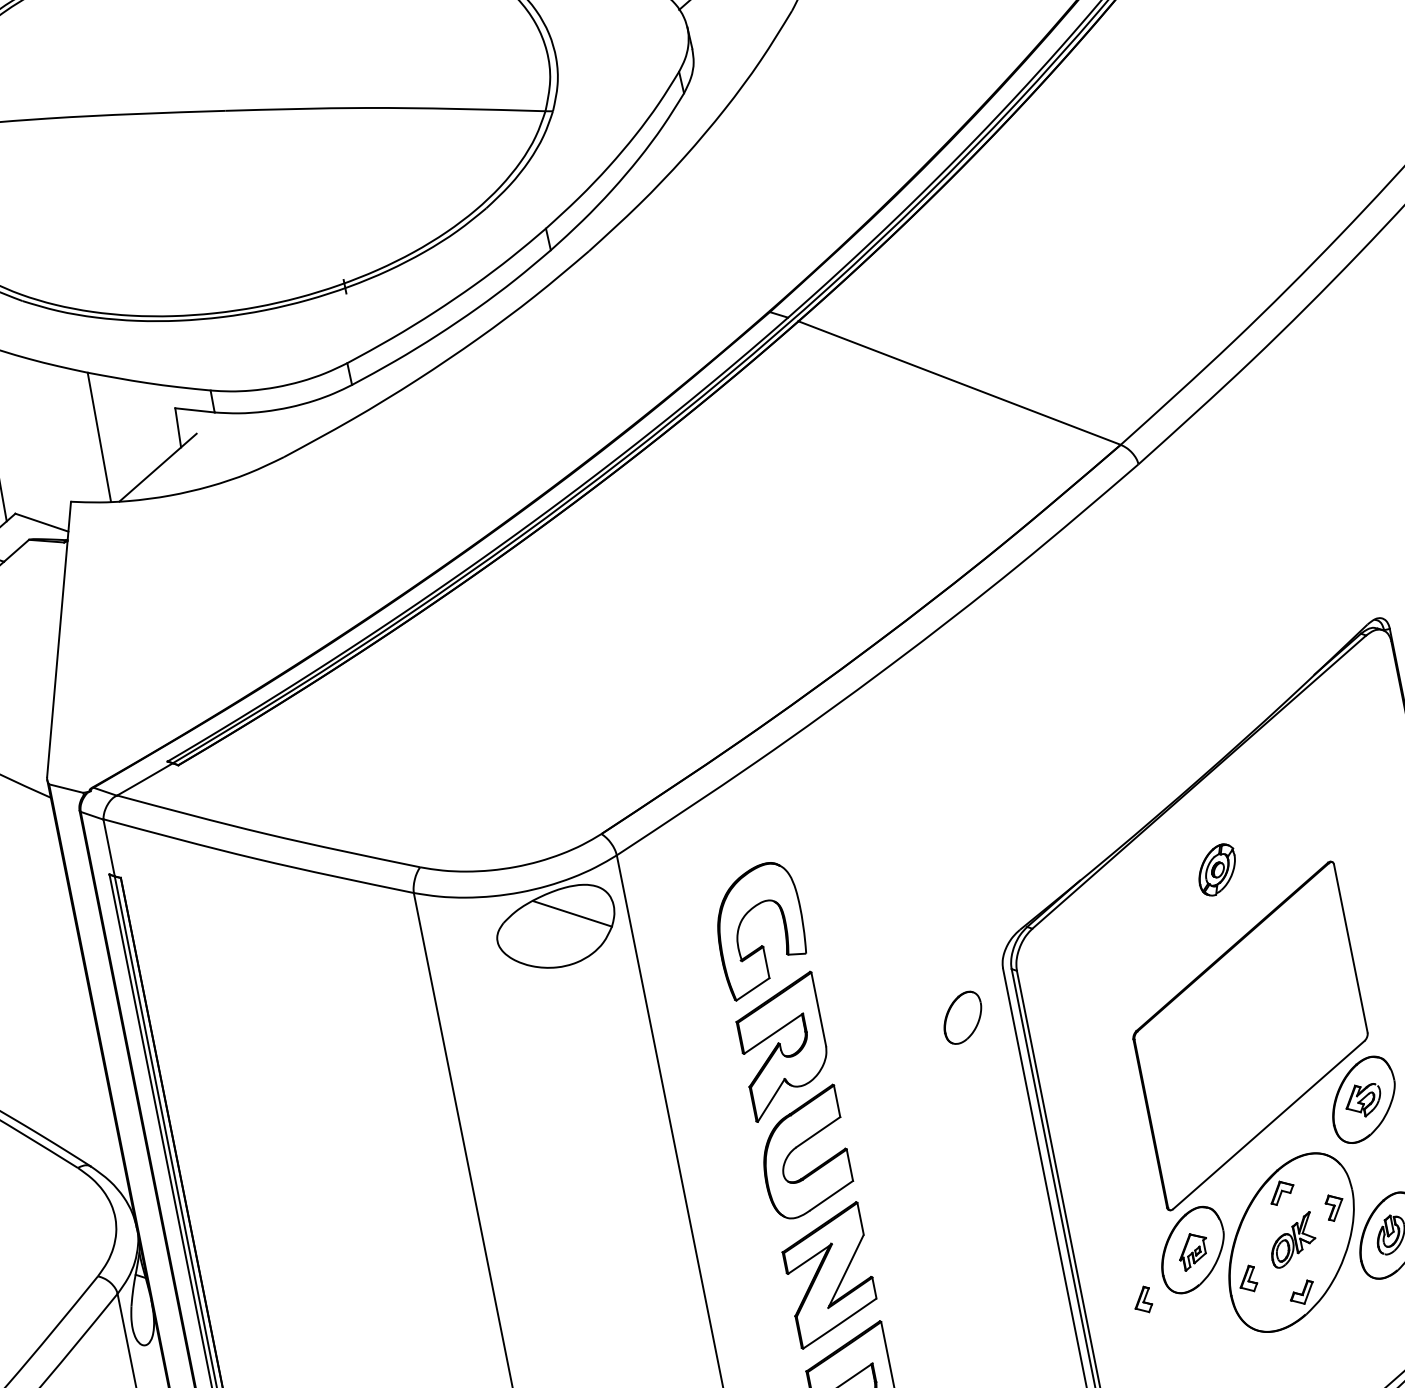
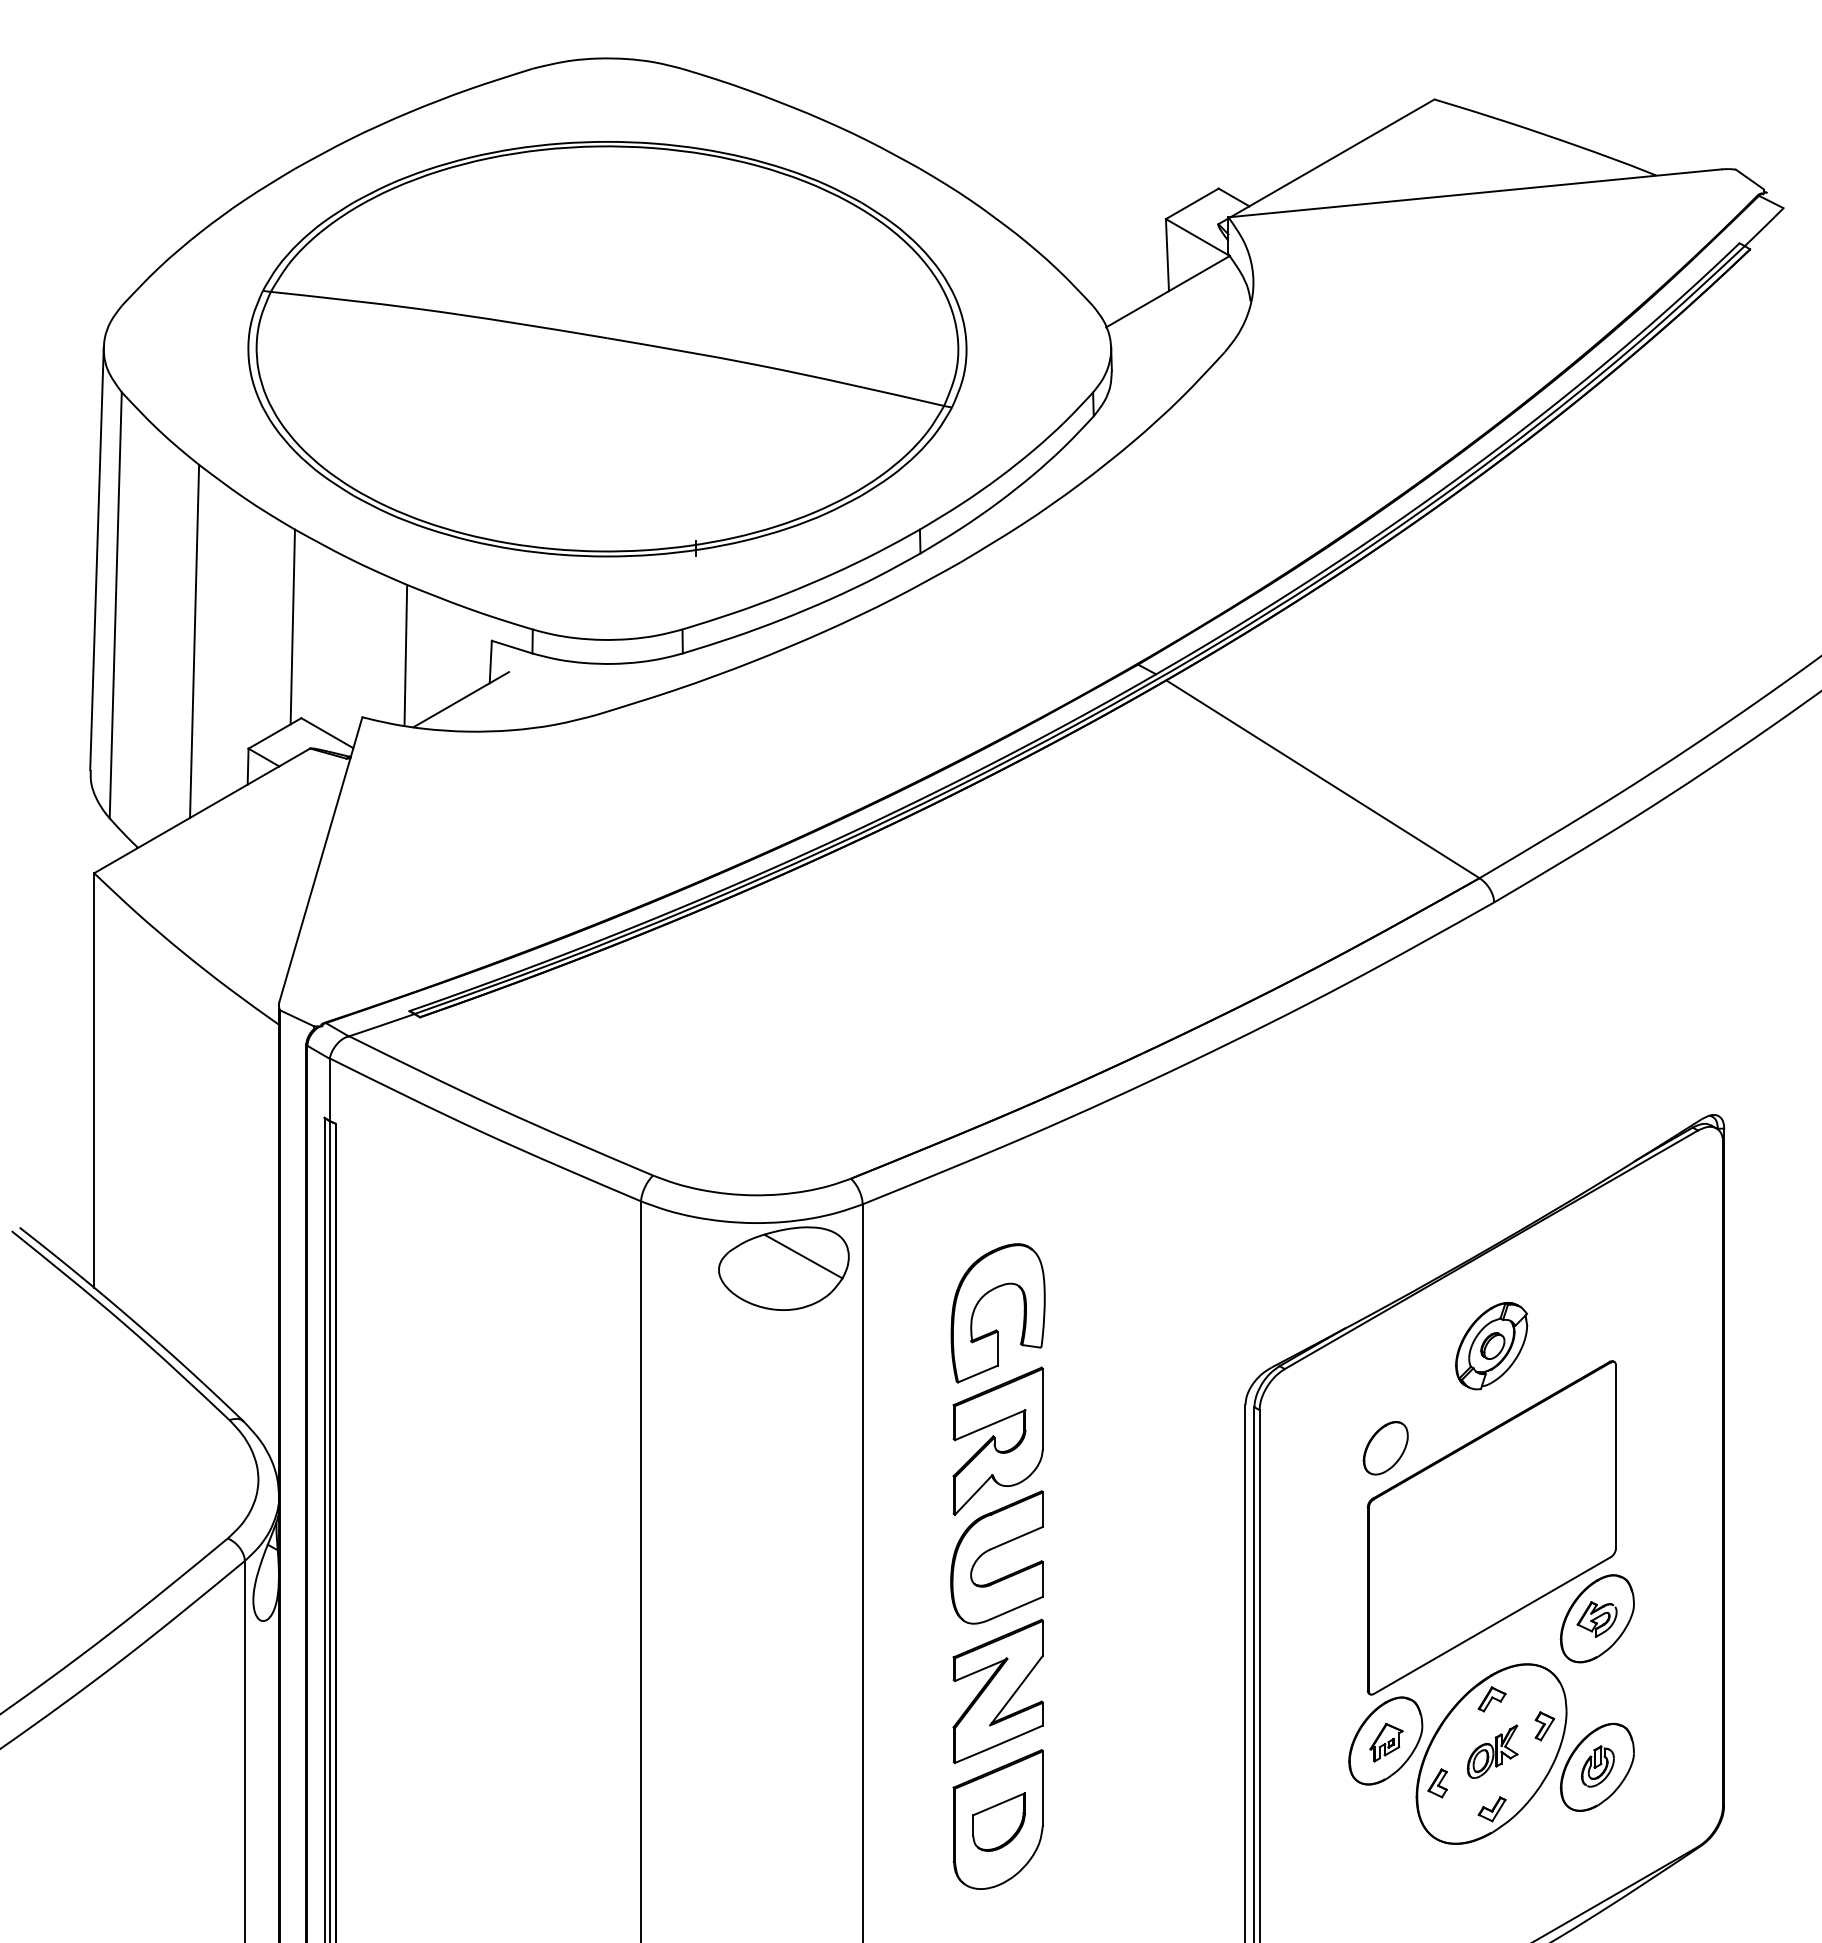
part: (1217, 870) -> (1491, 1346), size x1.67
part: (962, 1018) -> (1385, 1448), moved
part: (1142, 1300) -> (1322, 1783), removed

